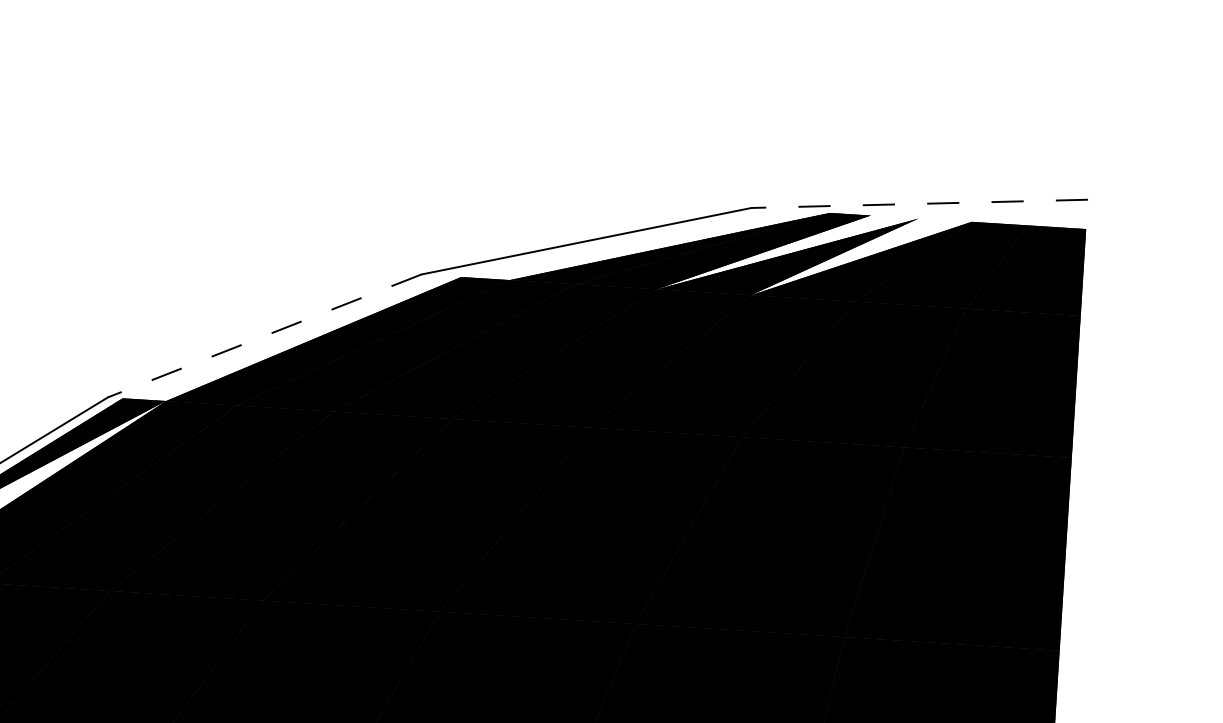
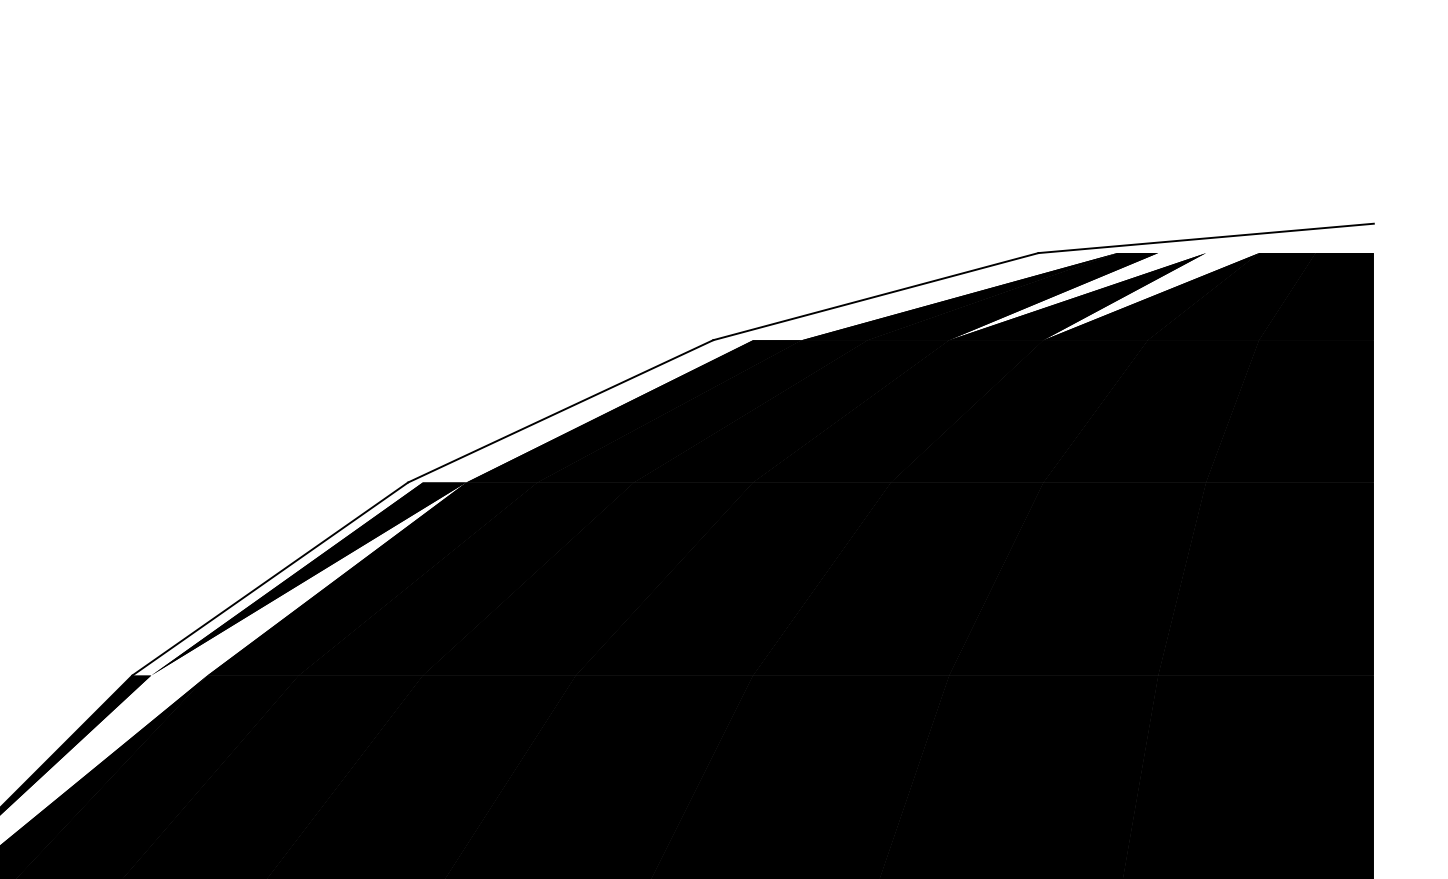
line: (919, 203) -> (1205, 238), dashed -> solid
line: (264, 336) -> (560, 411), dashed -> solid

